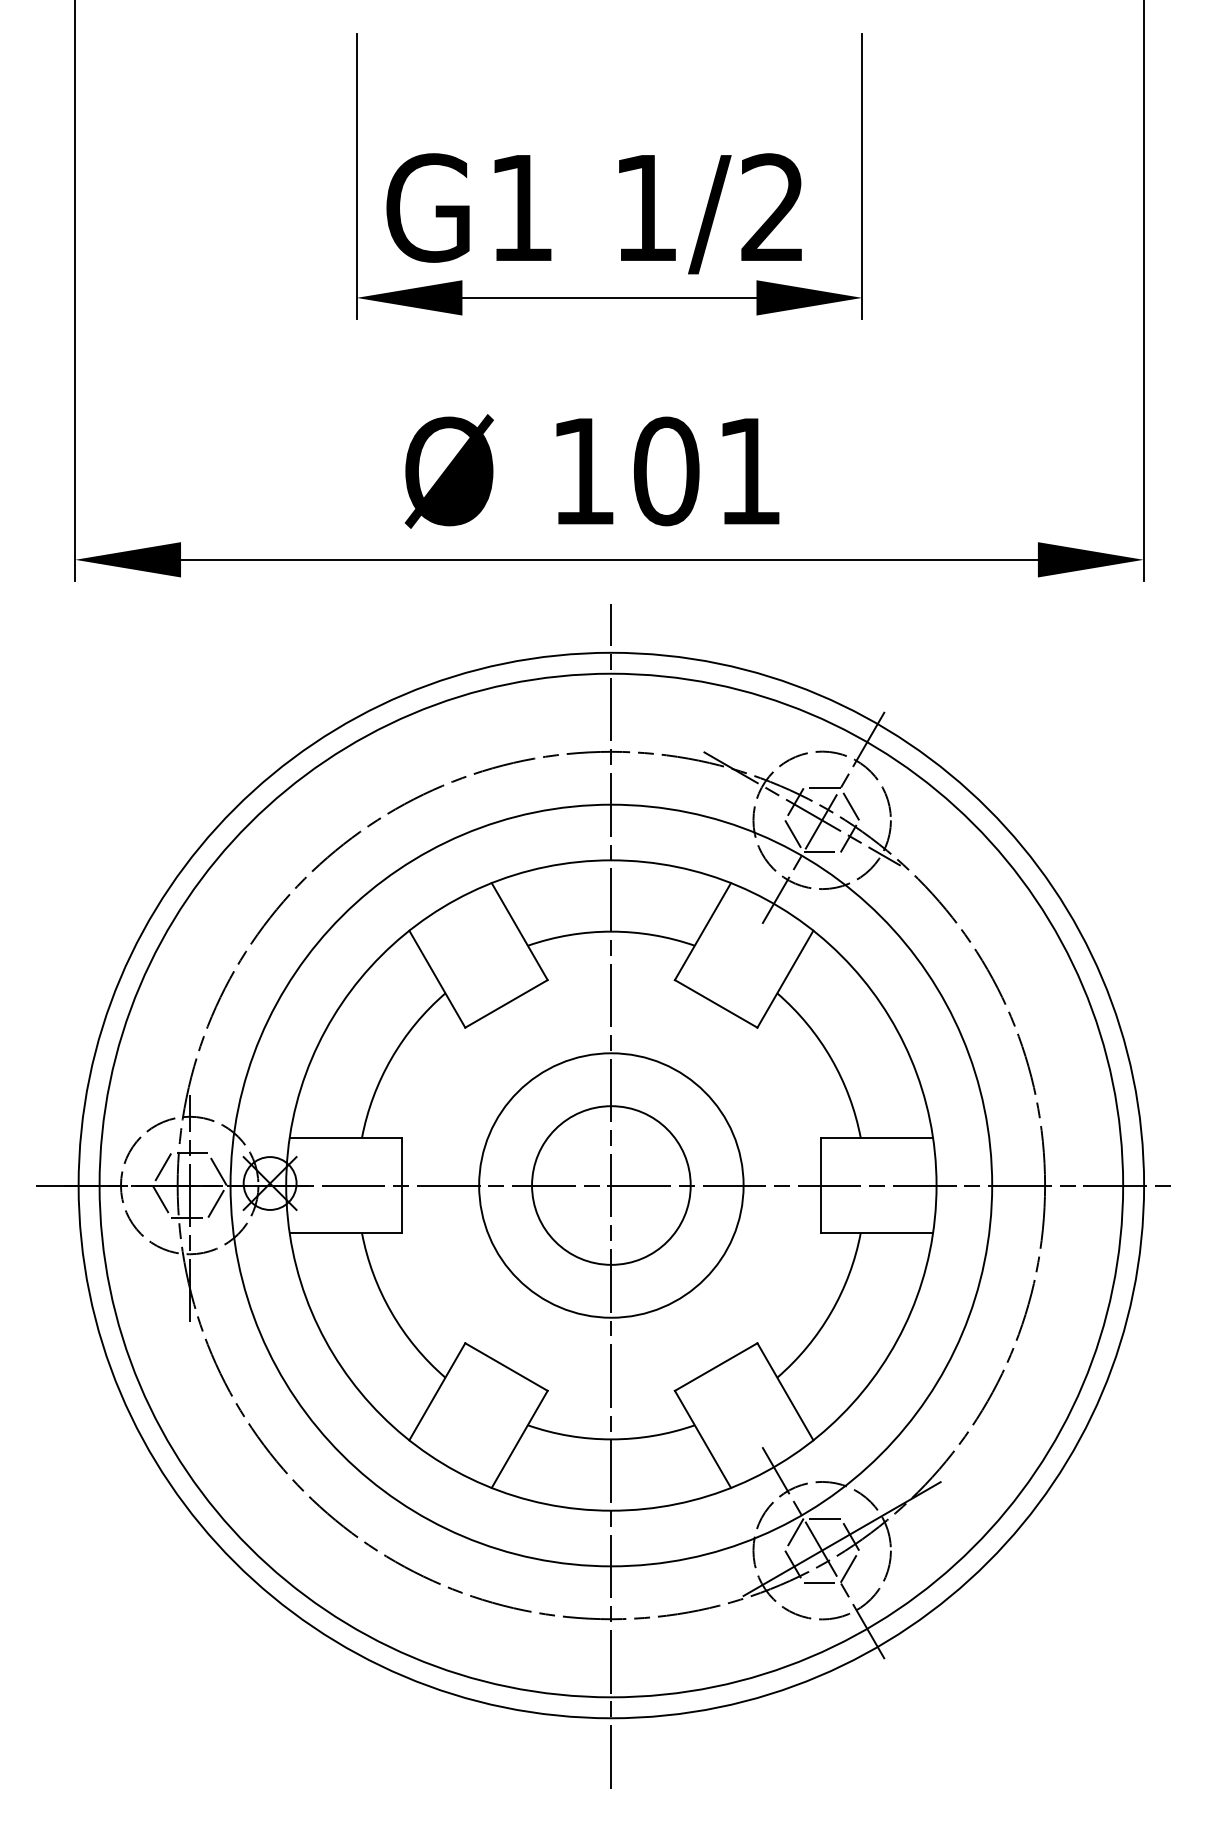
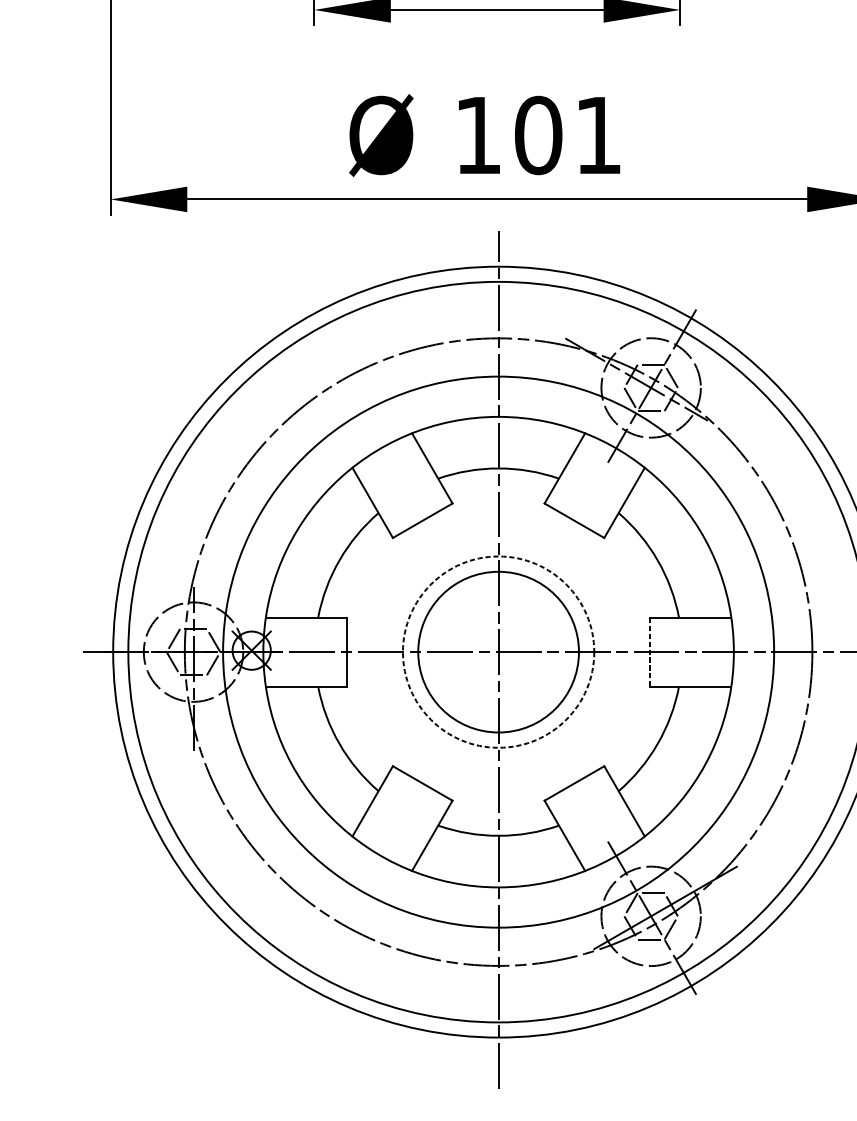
circle: (611, 1185) -> (498, 652), size x1.4
circle: (611, 1185) -> (498, 652), solid -> dashed
line: (821, 1185) -> (650, 652), solid -> dashed

